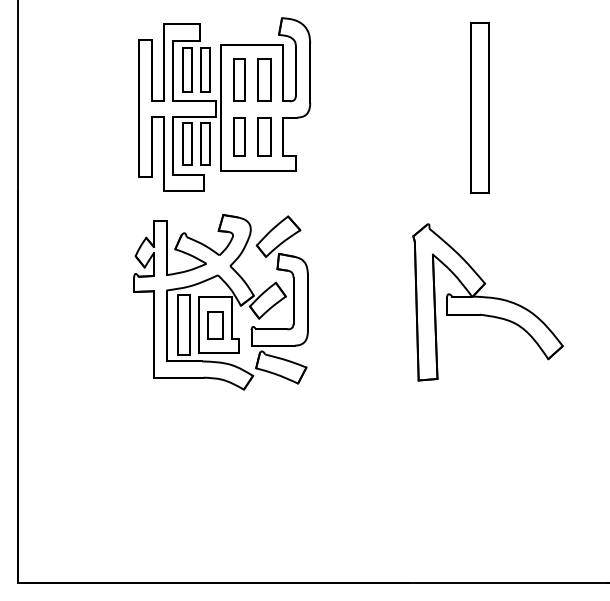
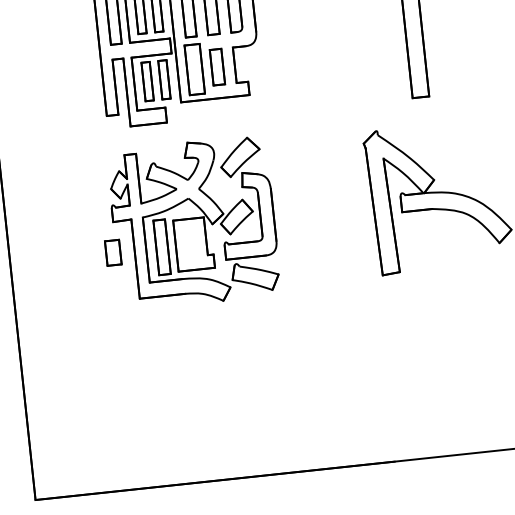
part: (239, 136) -> (194, 69), size x1.4
part: (215, 325) -> (113, 253), moved

